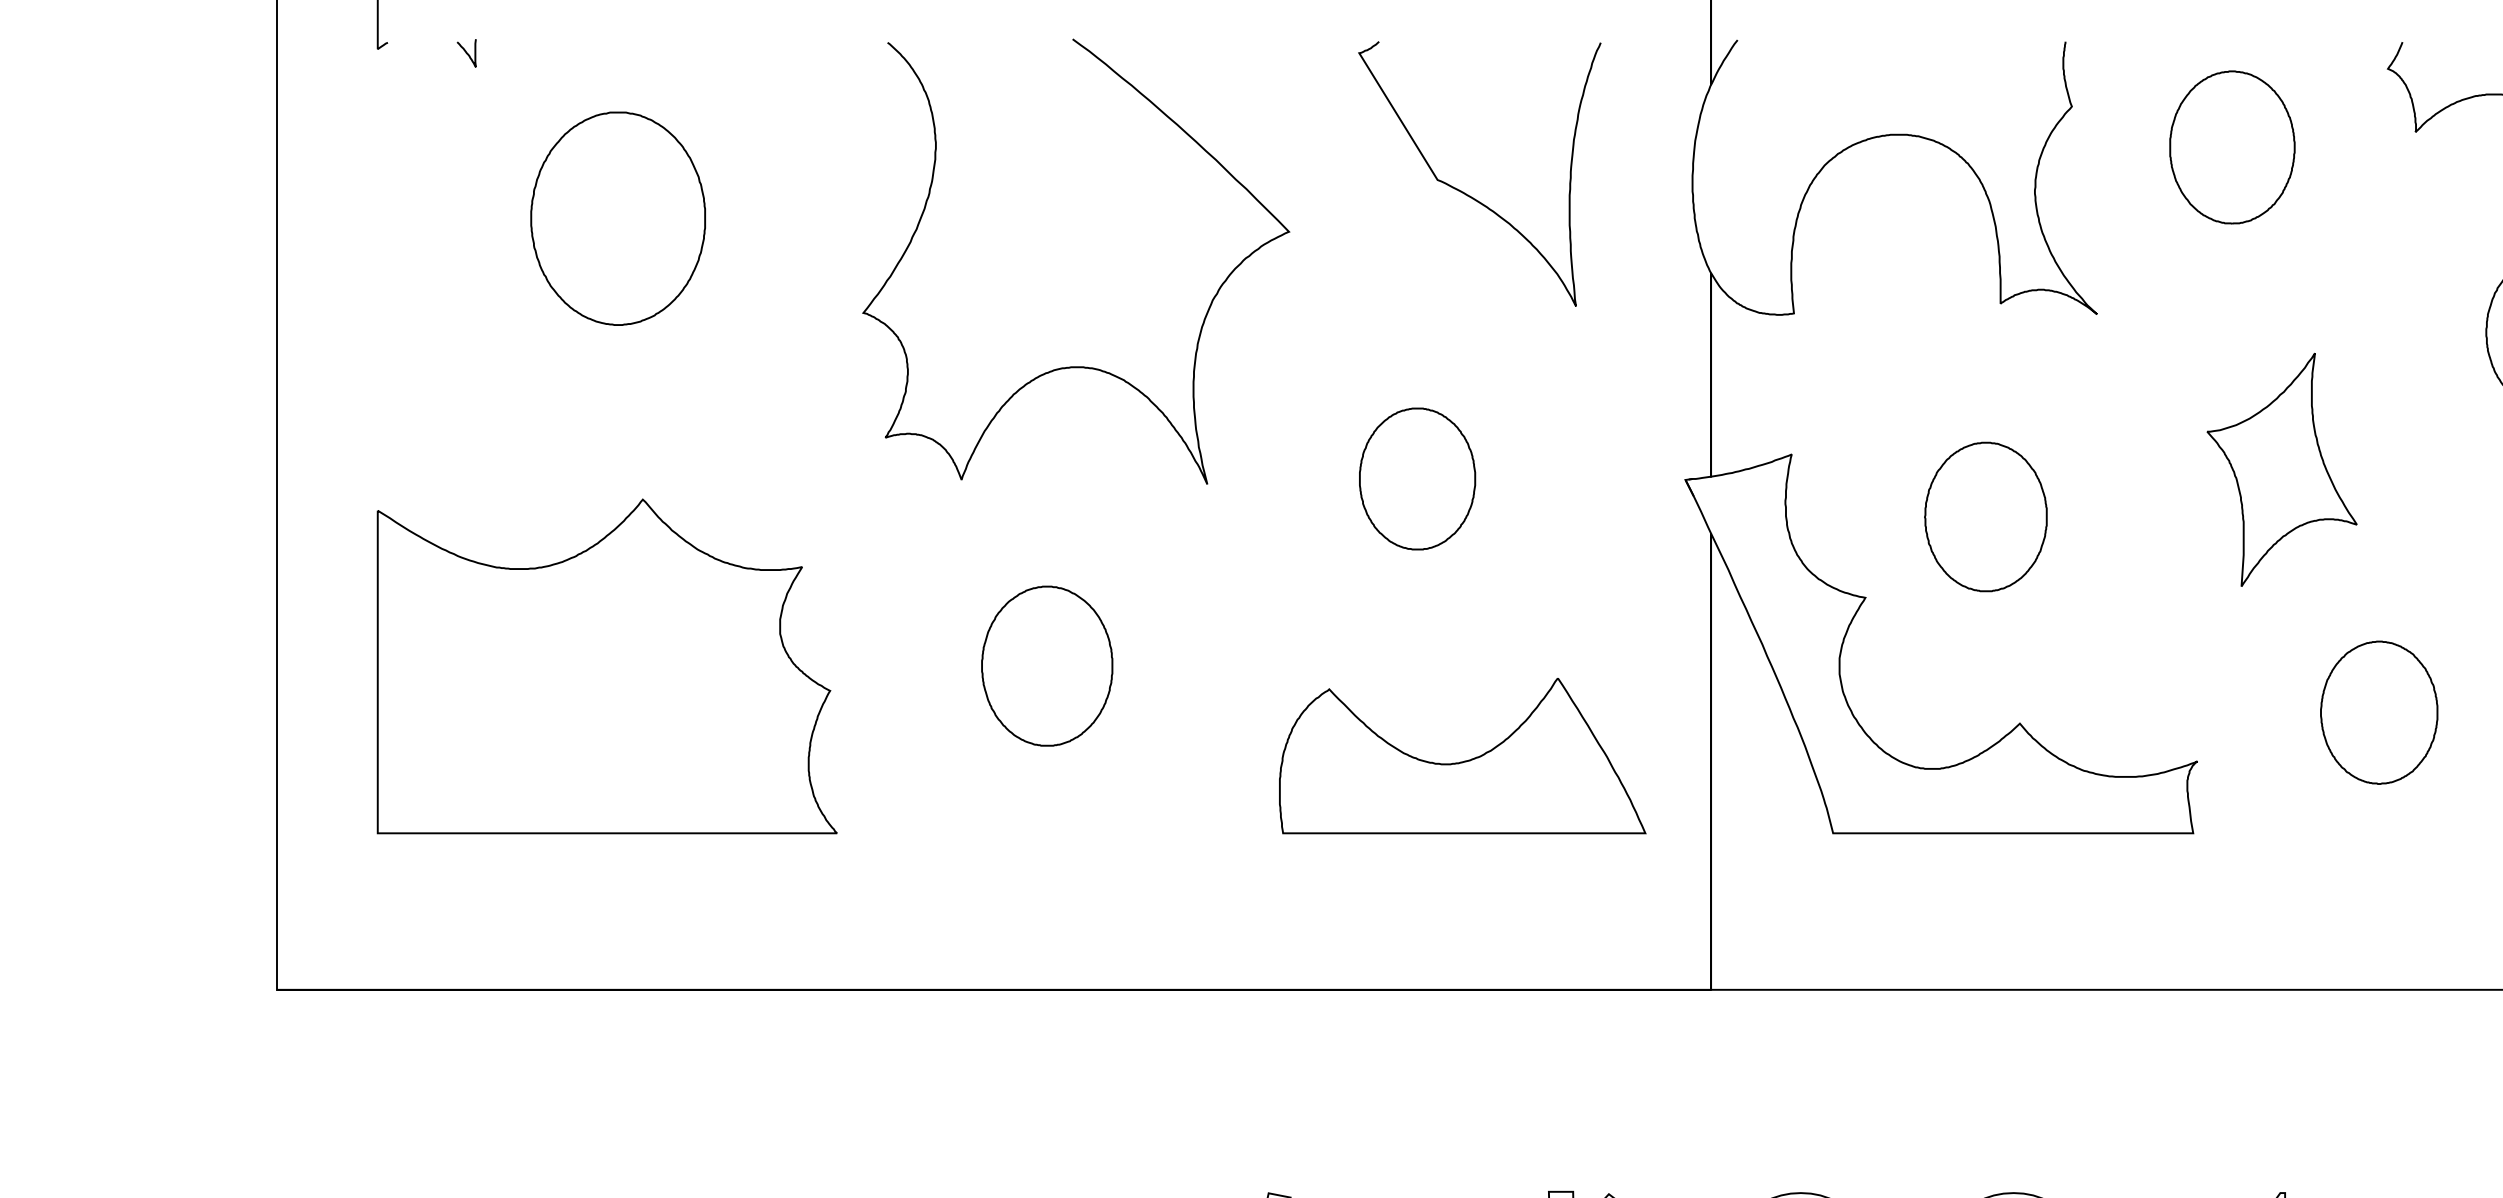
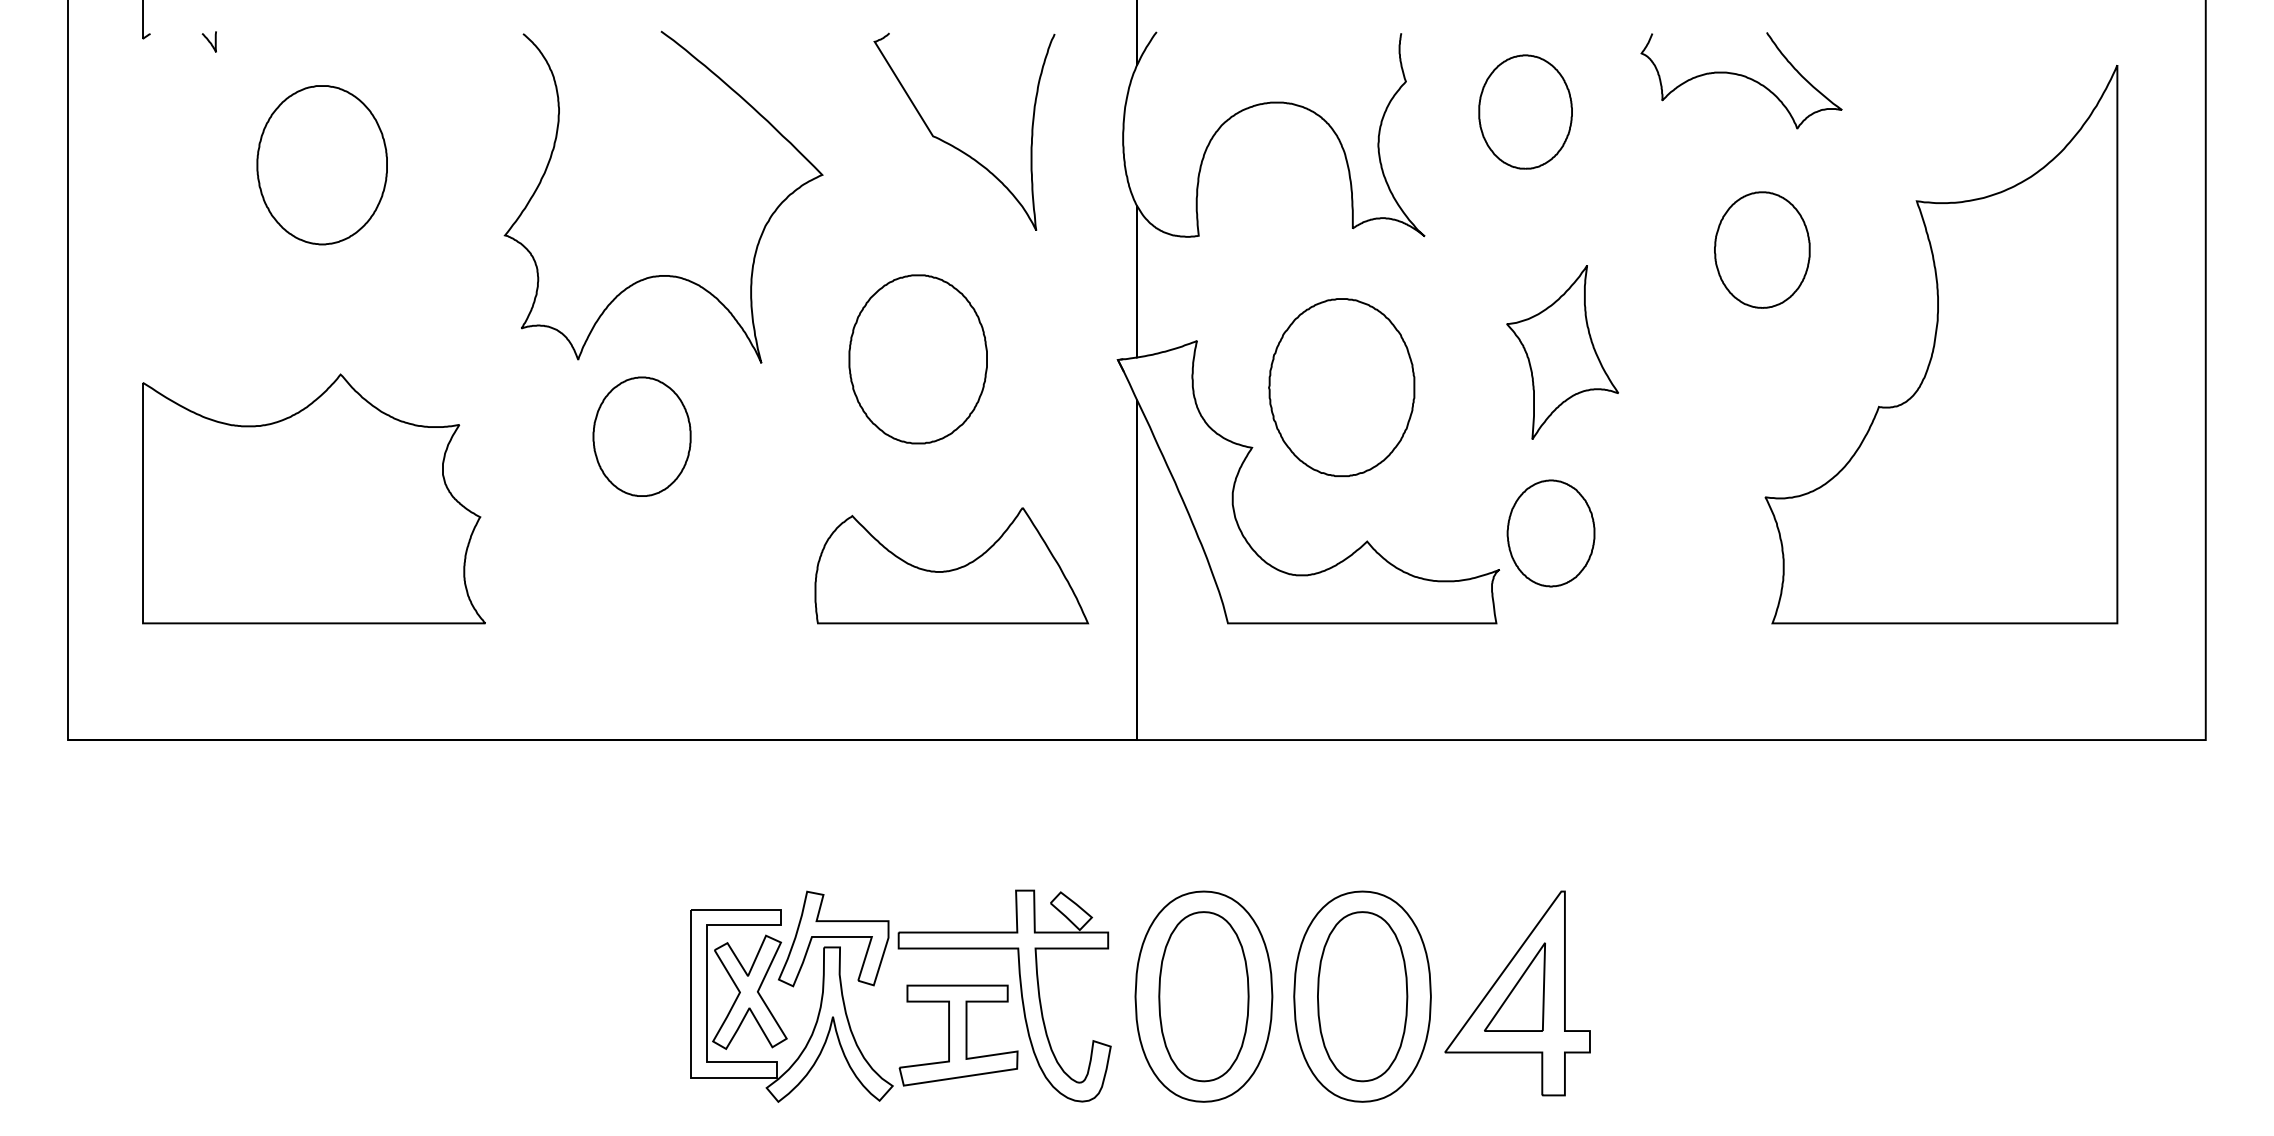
part: (1416, 478) -> (917, 358), size x1.6
part: (1985, 516) -> (1341, 387), size x1.6
part: (1046, 665) -> (641, 436), moved
part: (2378, 712) -> (1550, 533), moved

